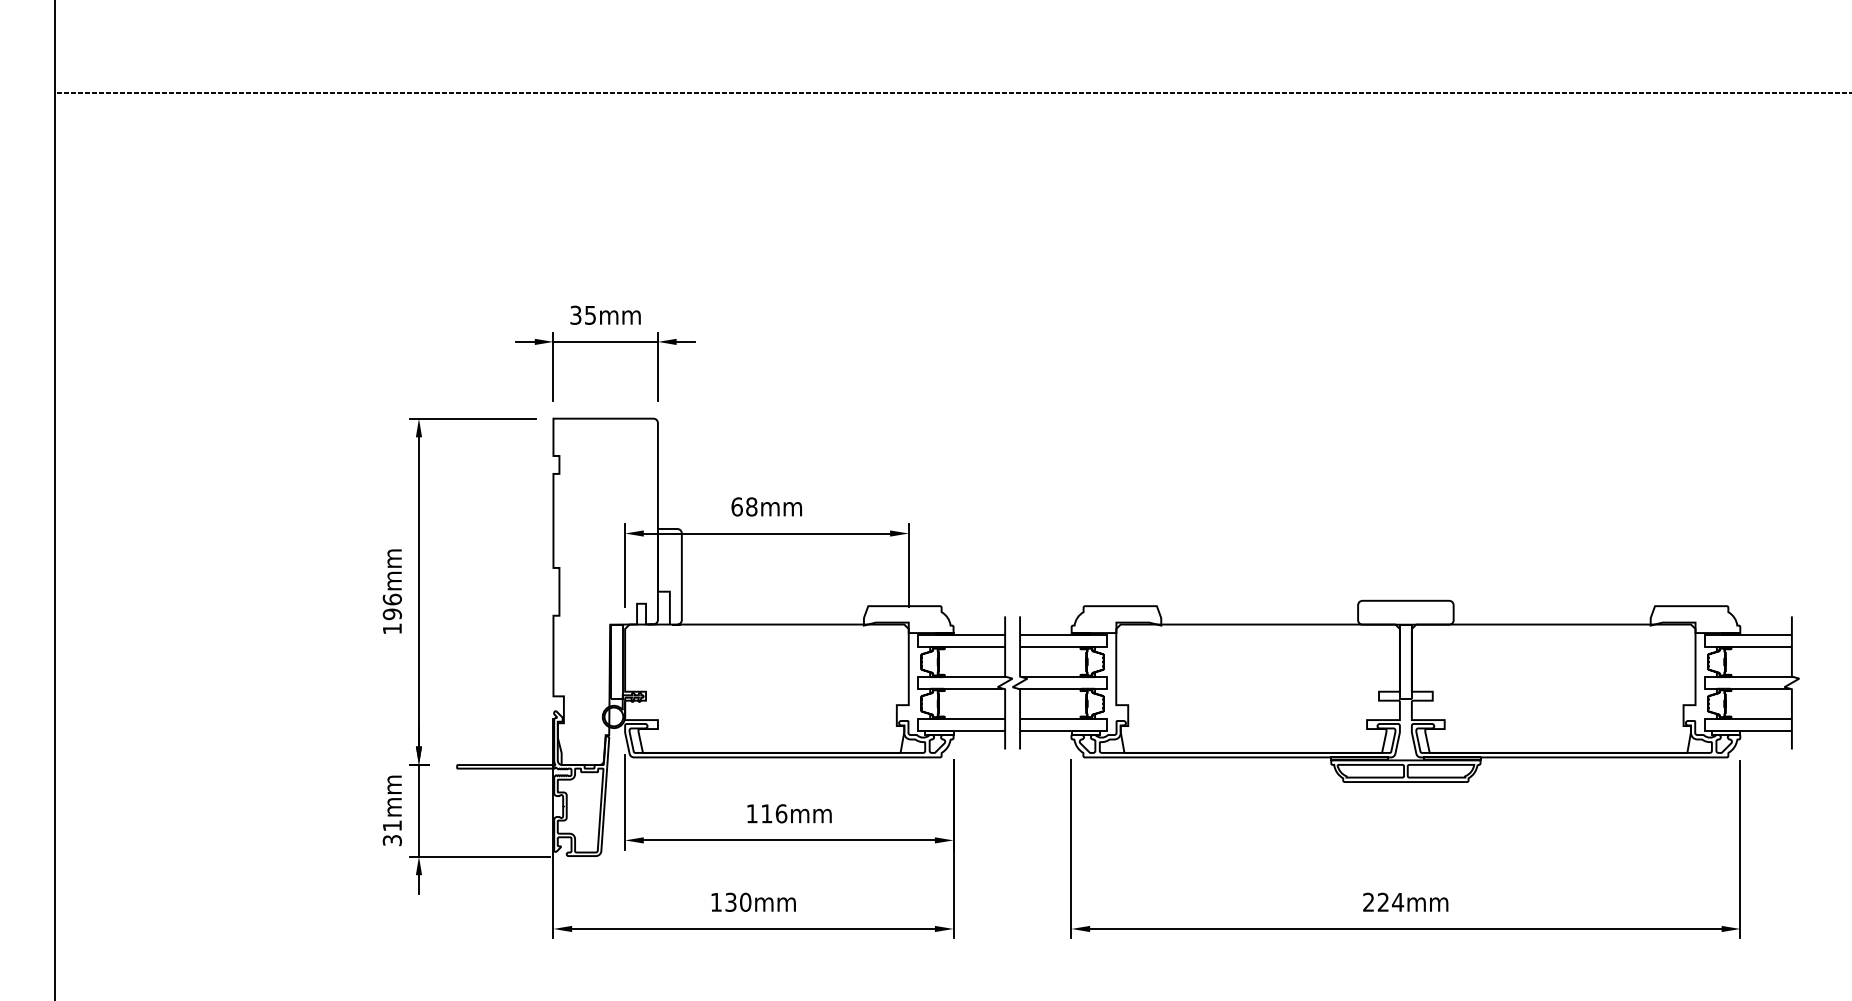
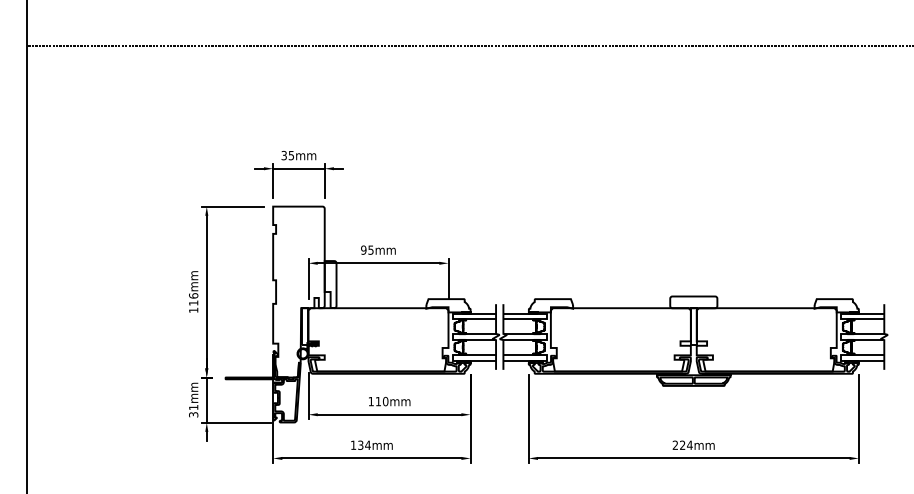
text: (744, 505) -> (367, 249), 68mm -> 95mm
text: (392, 612) -> (193, 302), 196mm -> 116mm
text: (781, 813) -> (385, 401), 116mm -> 110mm
text: (744, 900) -> (367, 444), 130mm -> 134mm

